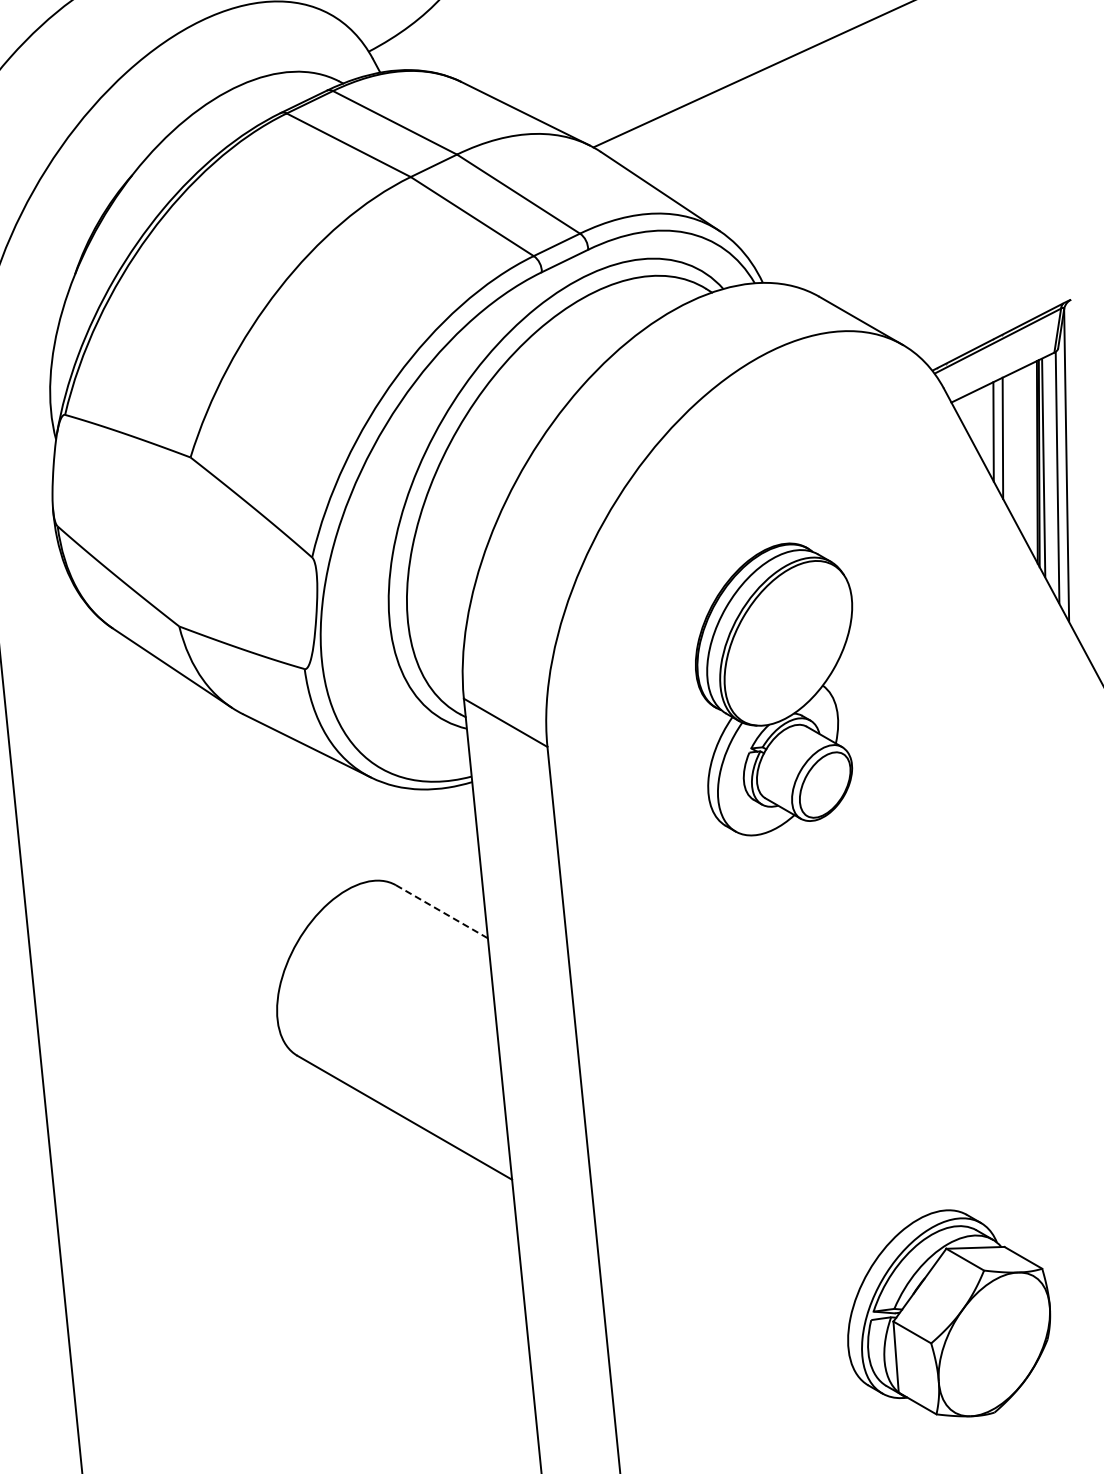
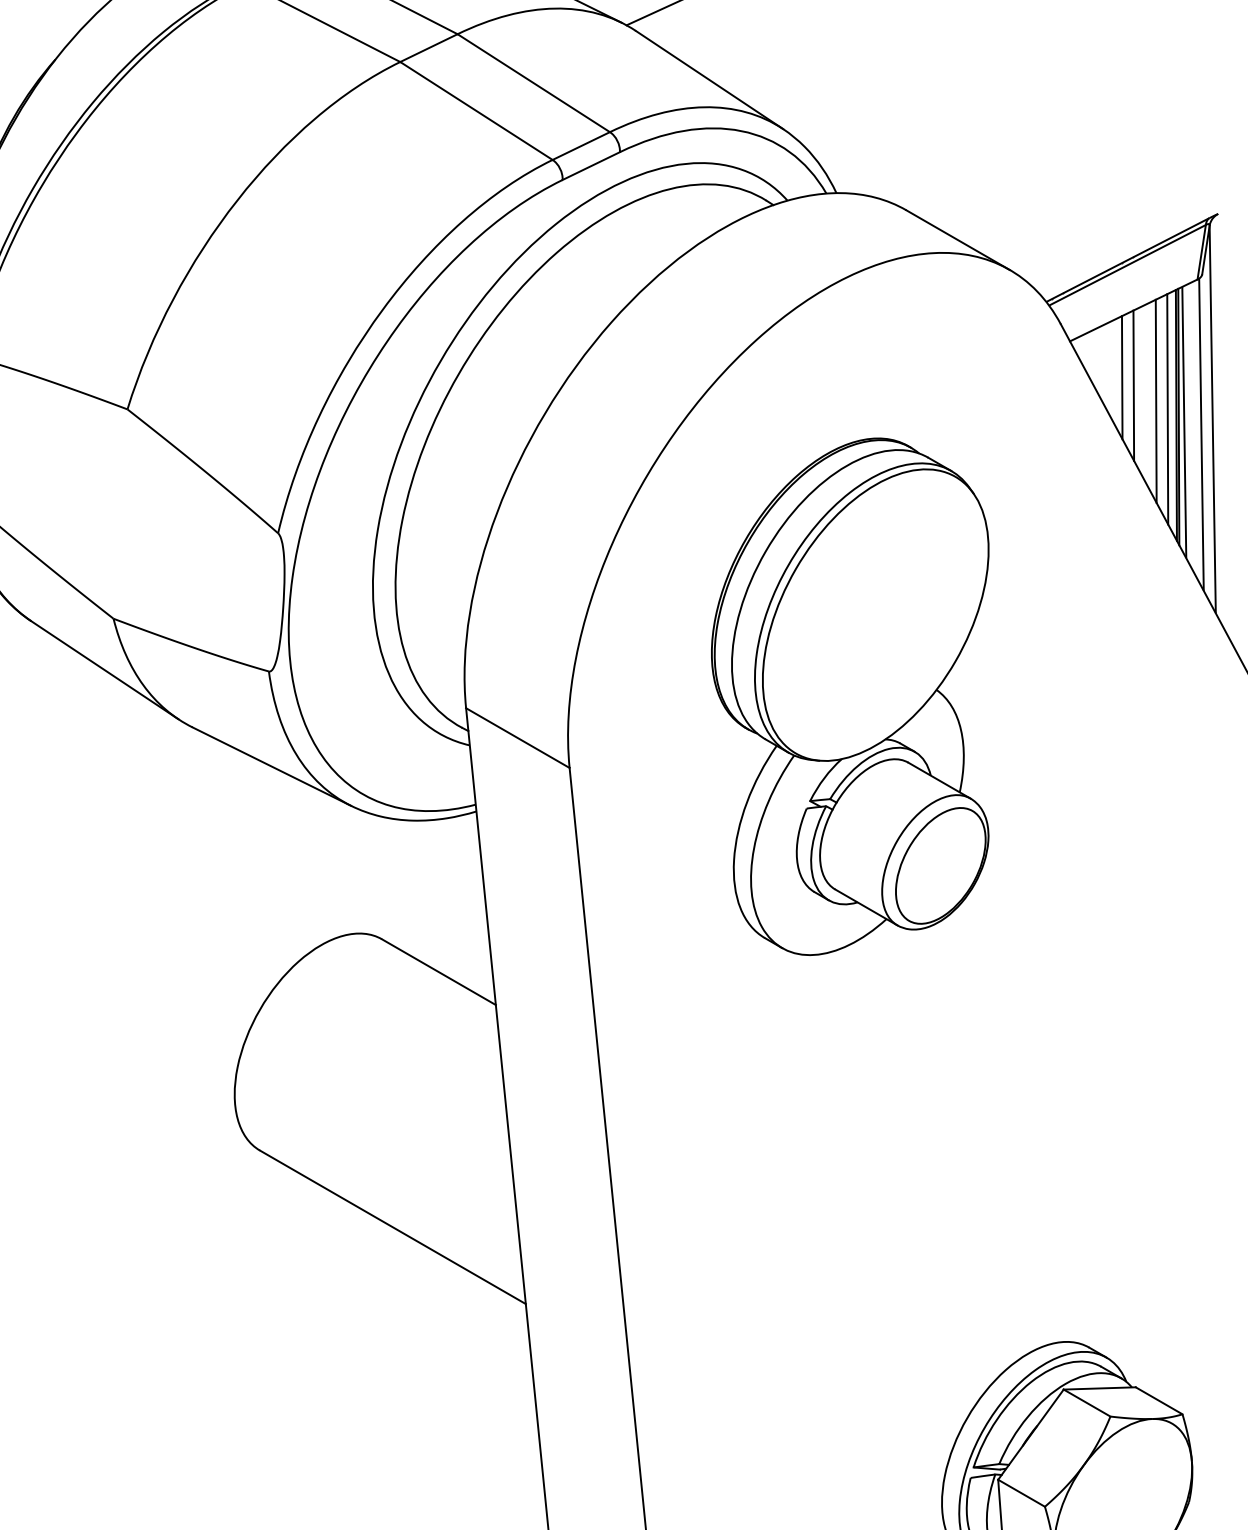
line: (1020, 450) -> (1155, 400), added
line: (1029, 457) -> (1166, 409), added
part: (773, 689) -> (849, 696), size x1.43
line: (442, 912) -> (439, 973), dashed -> solid

